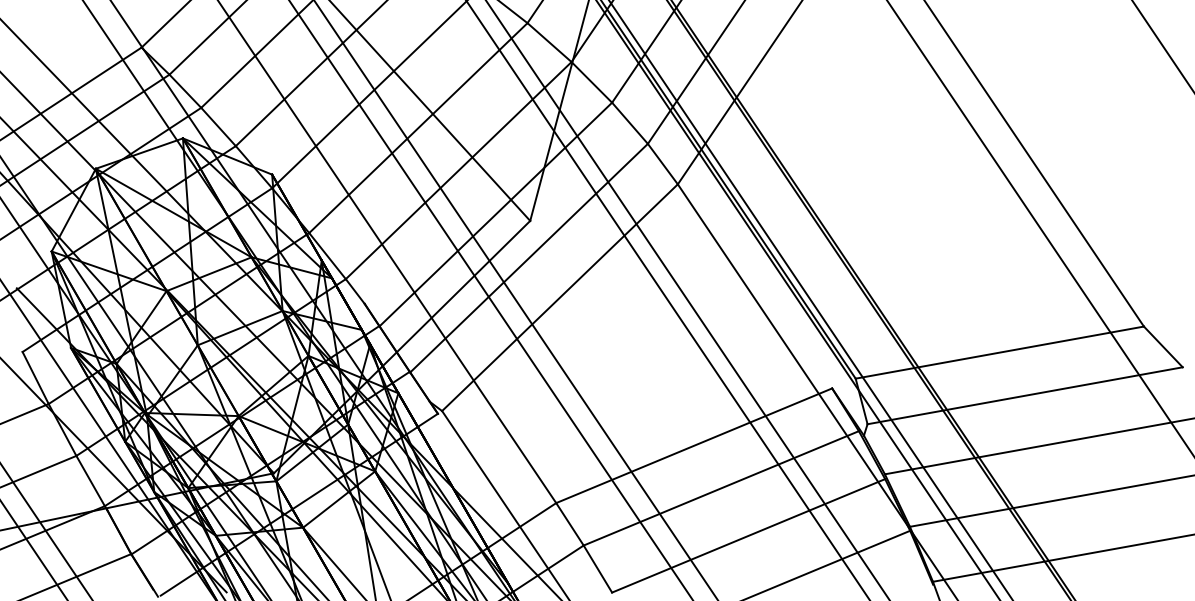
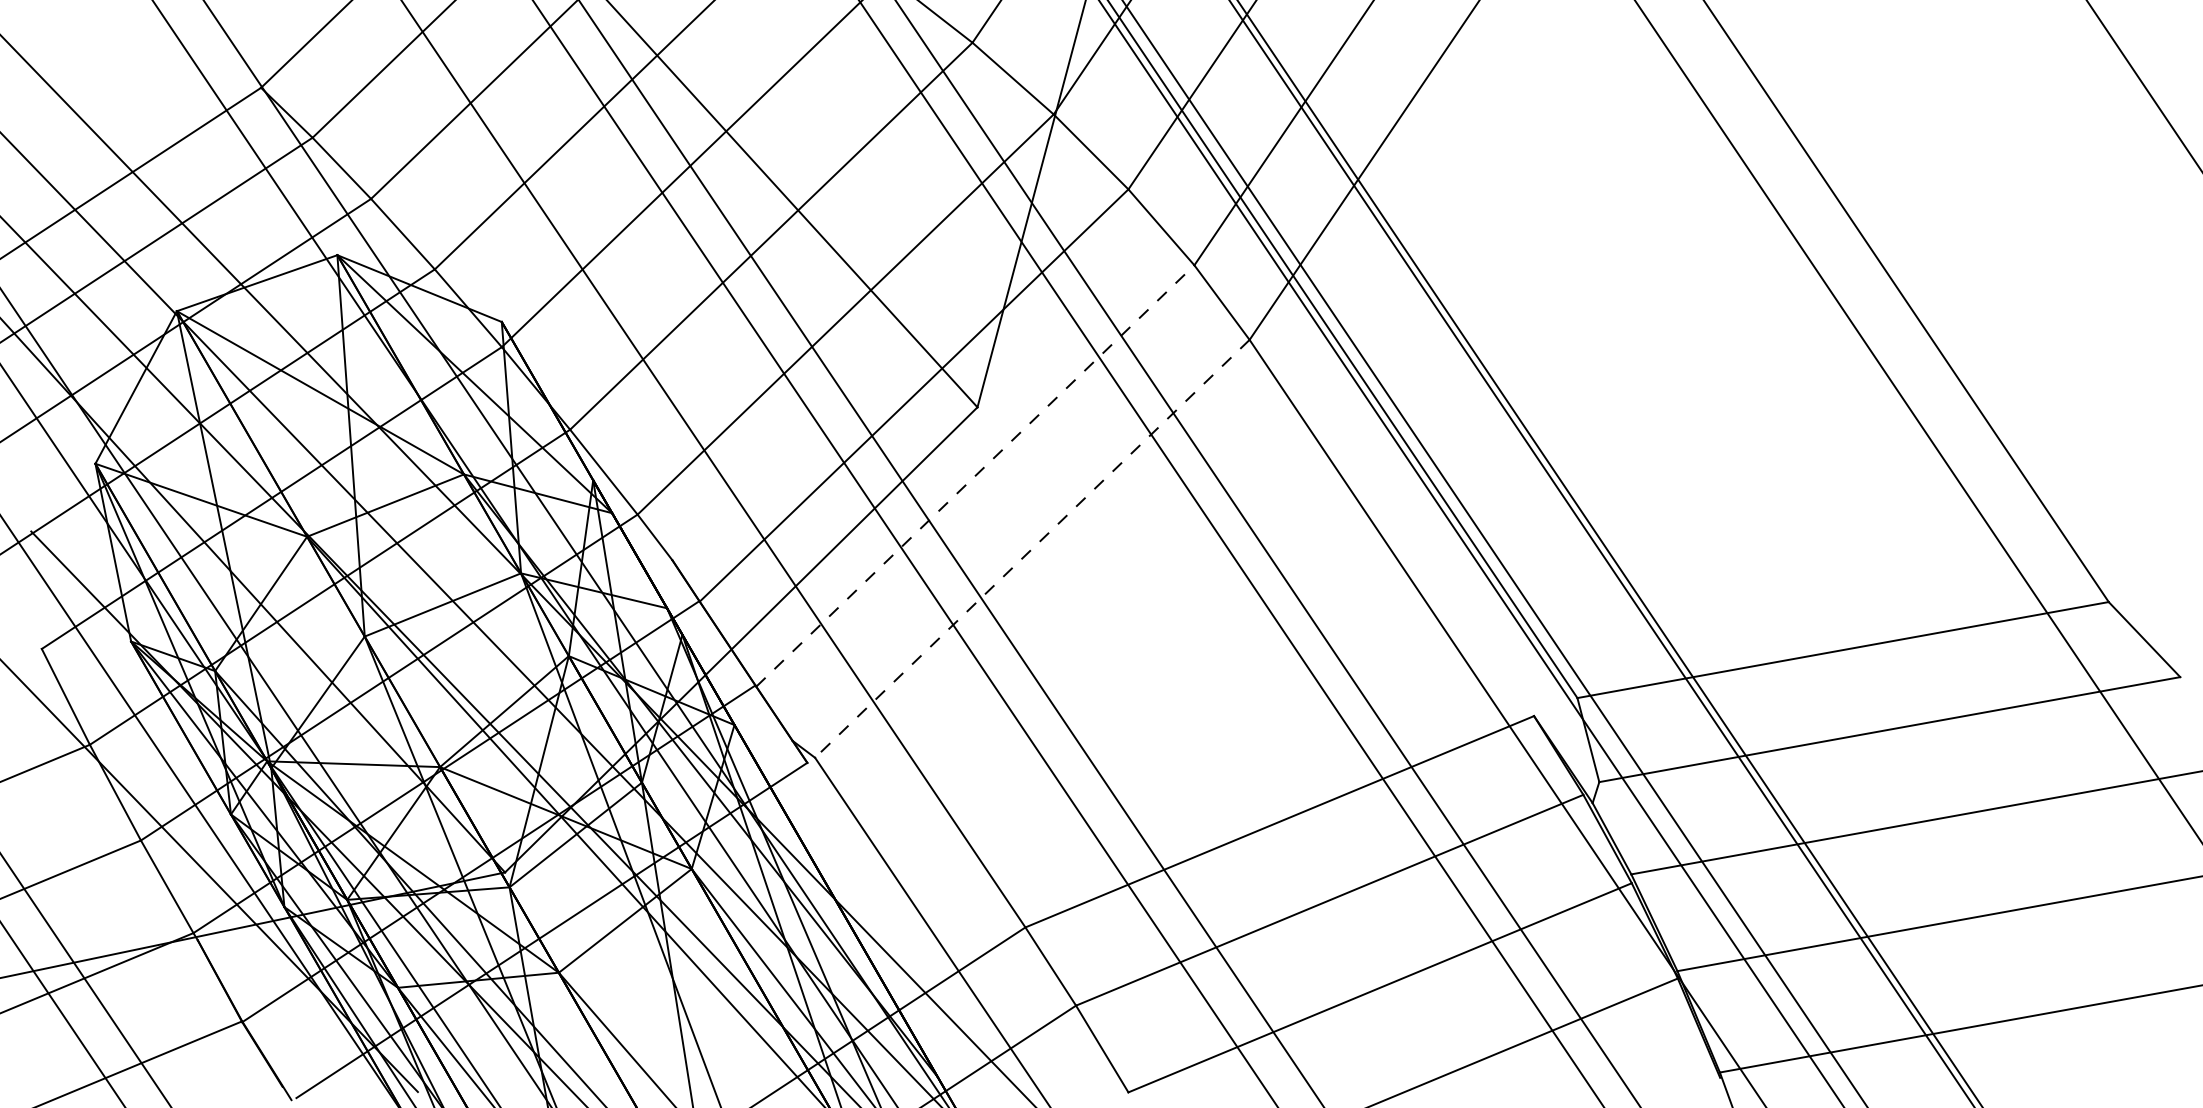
line: (529, 258) -> (976, 476), solid -> dashed
line: (559, 297) -> (1031, 548), solid -> dashed

